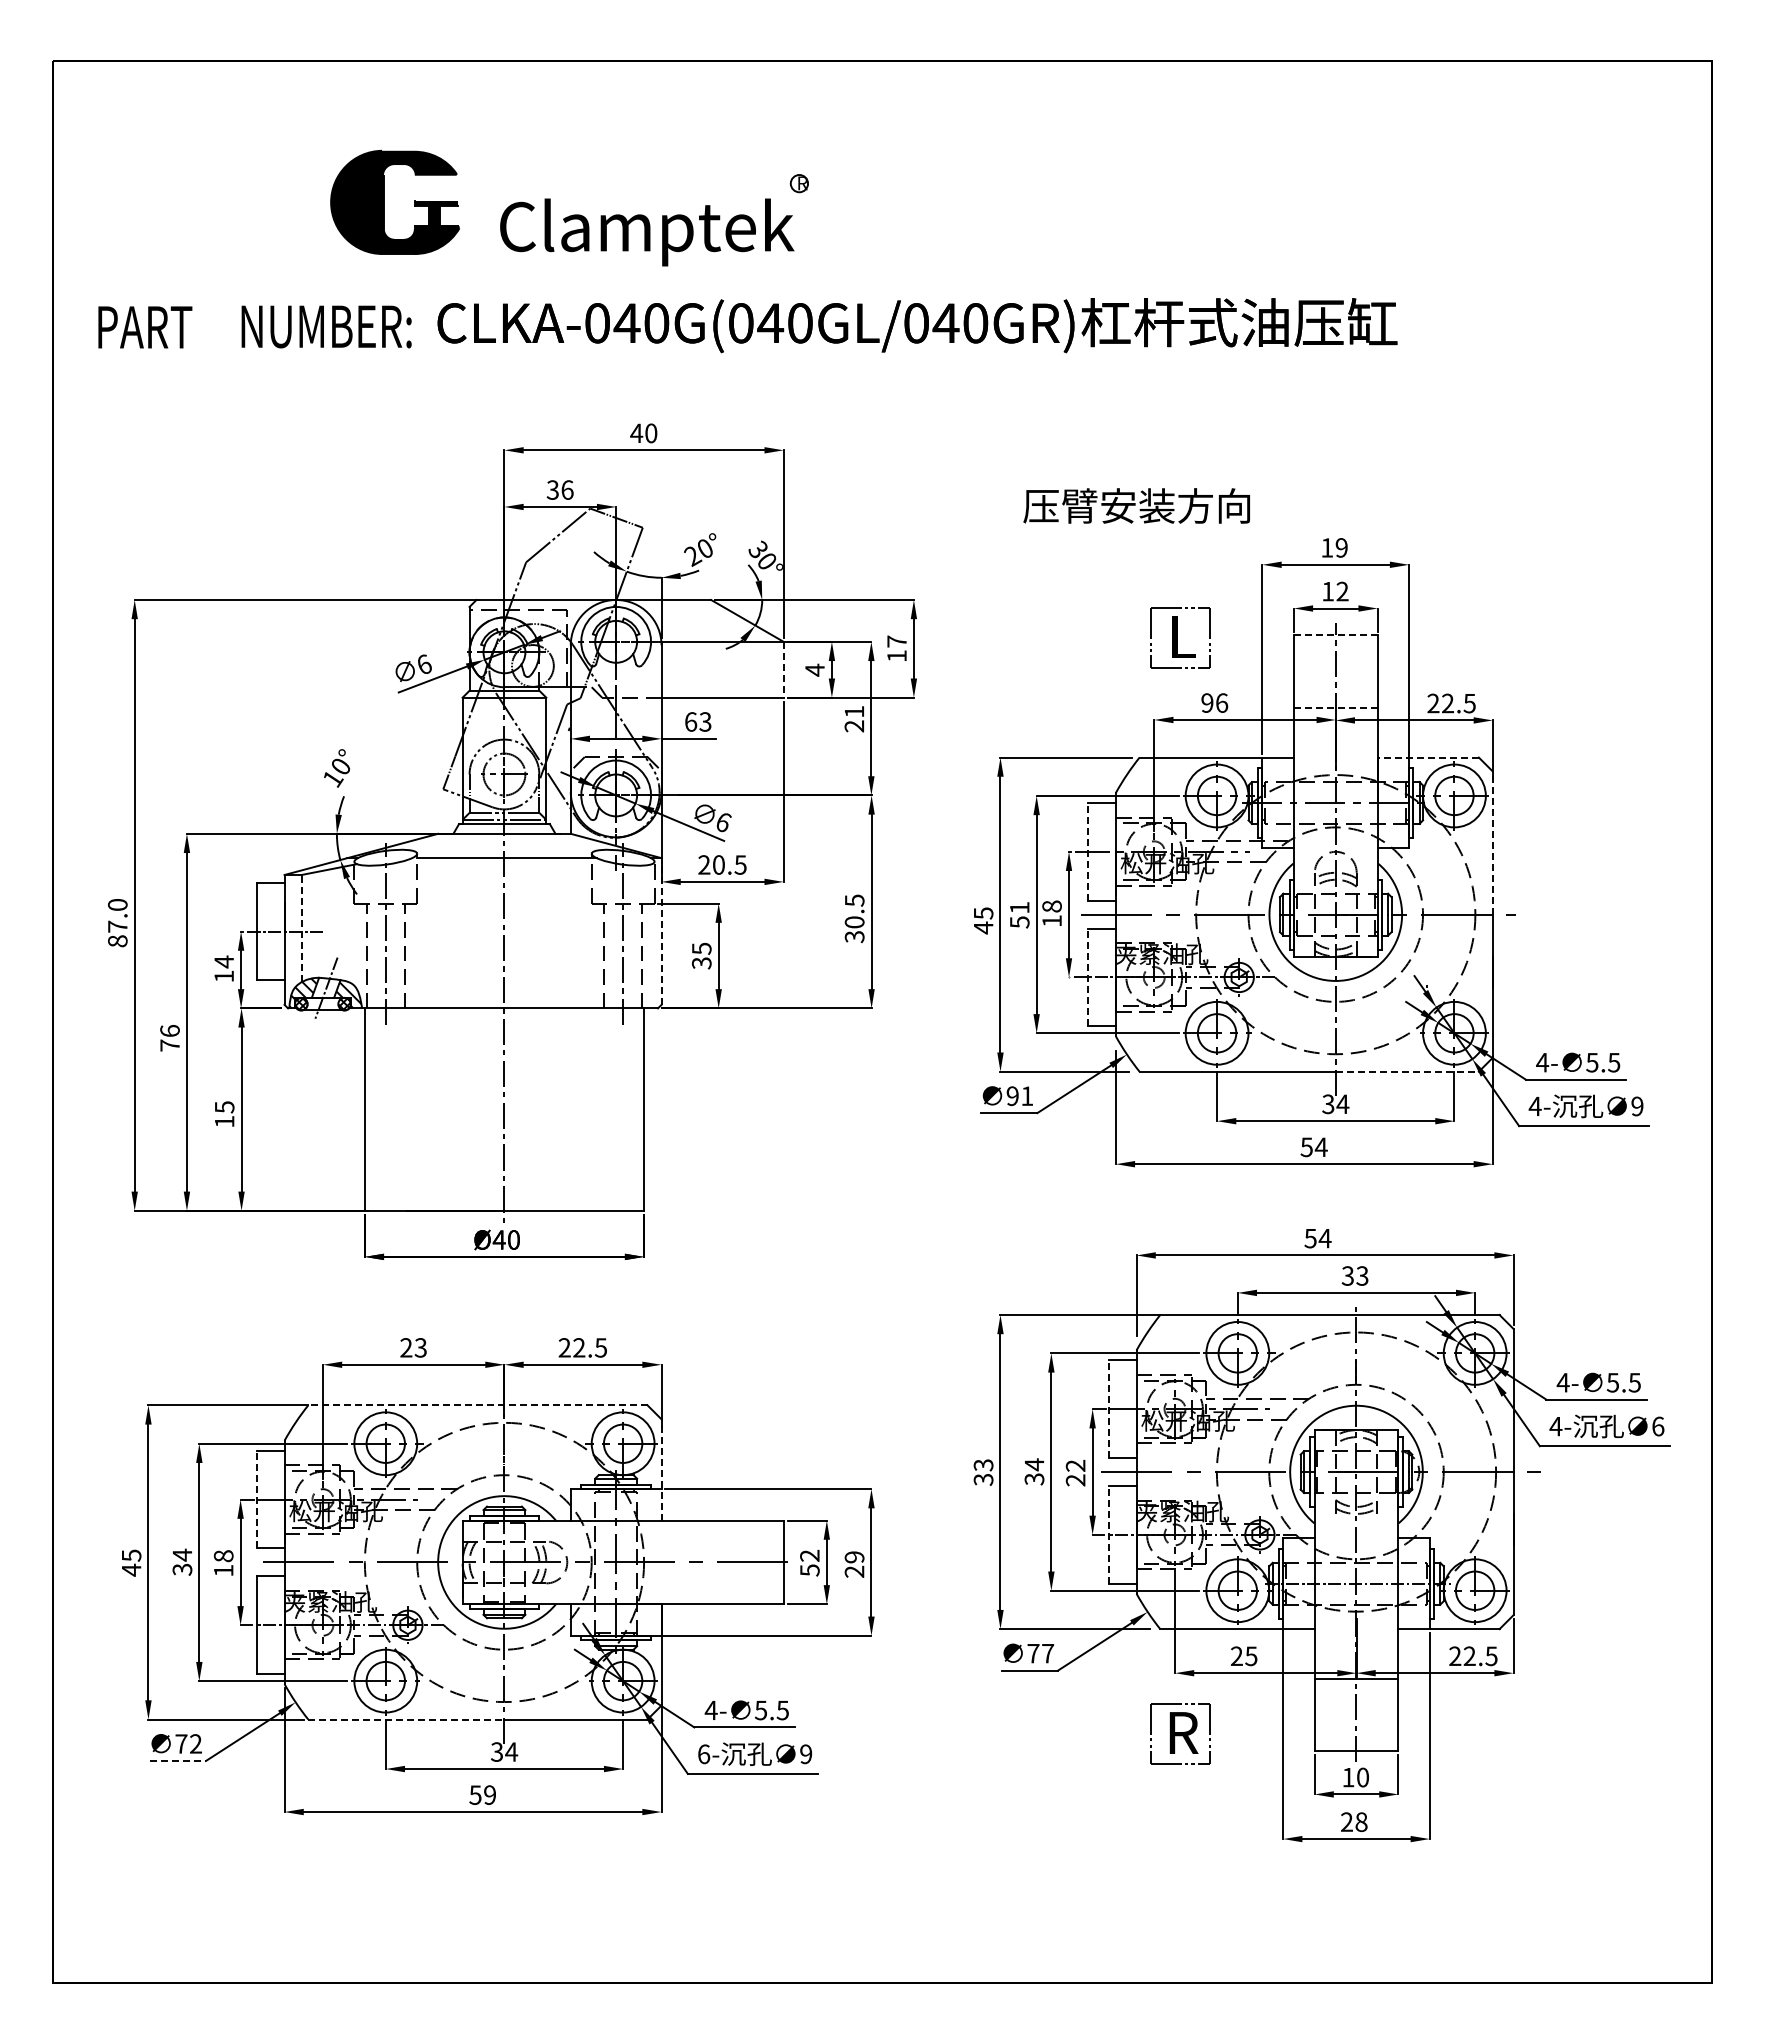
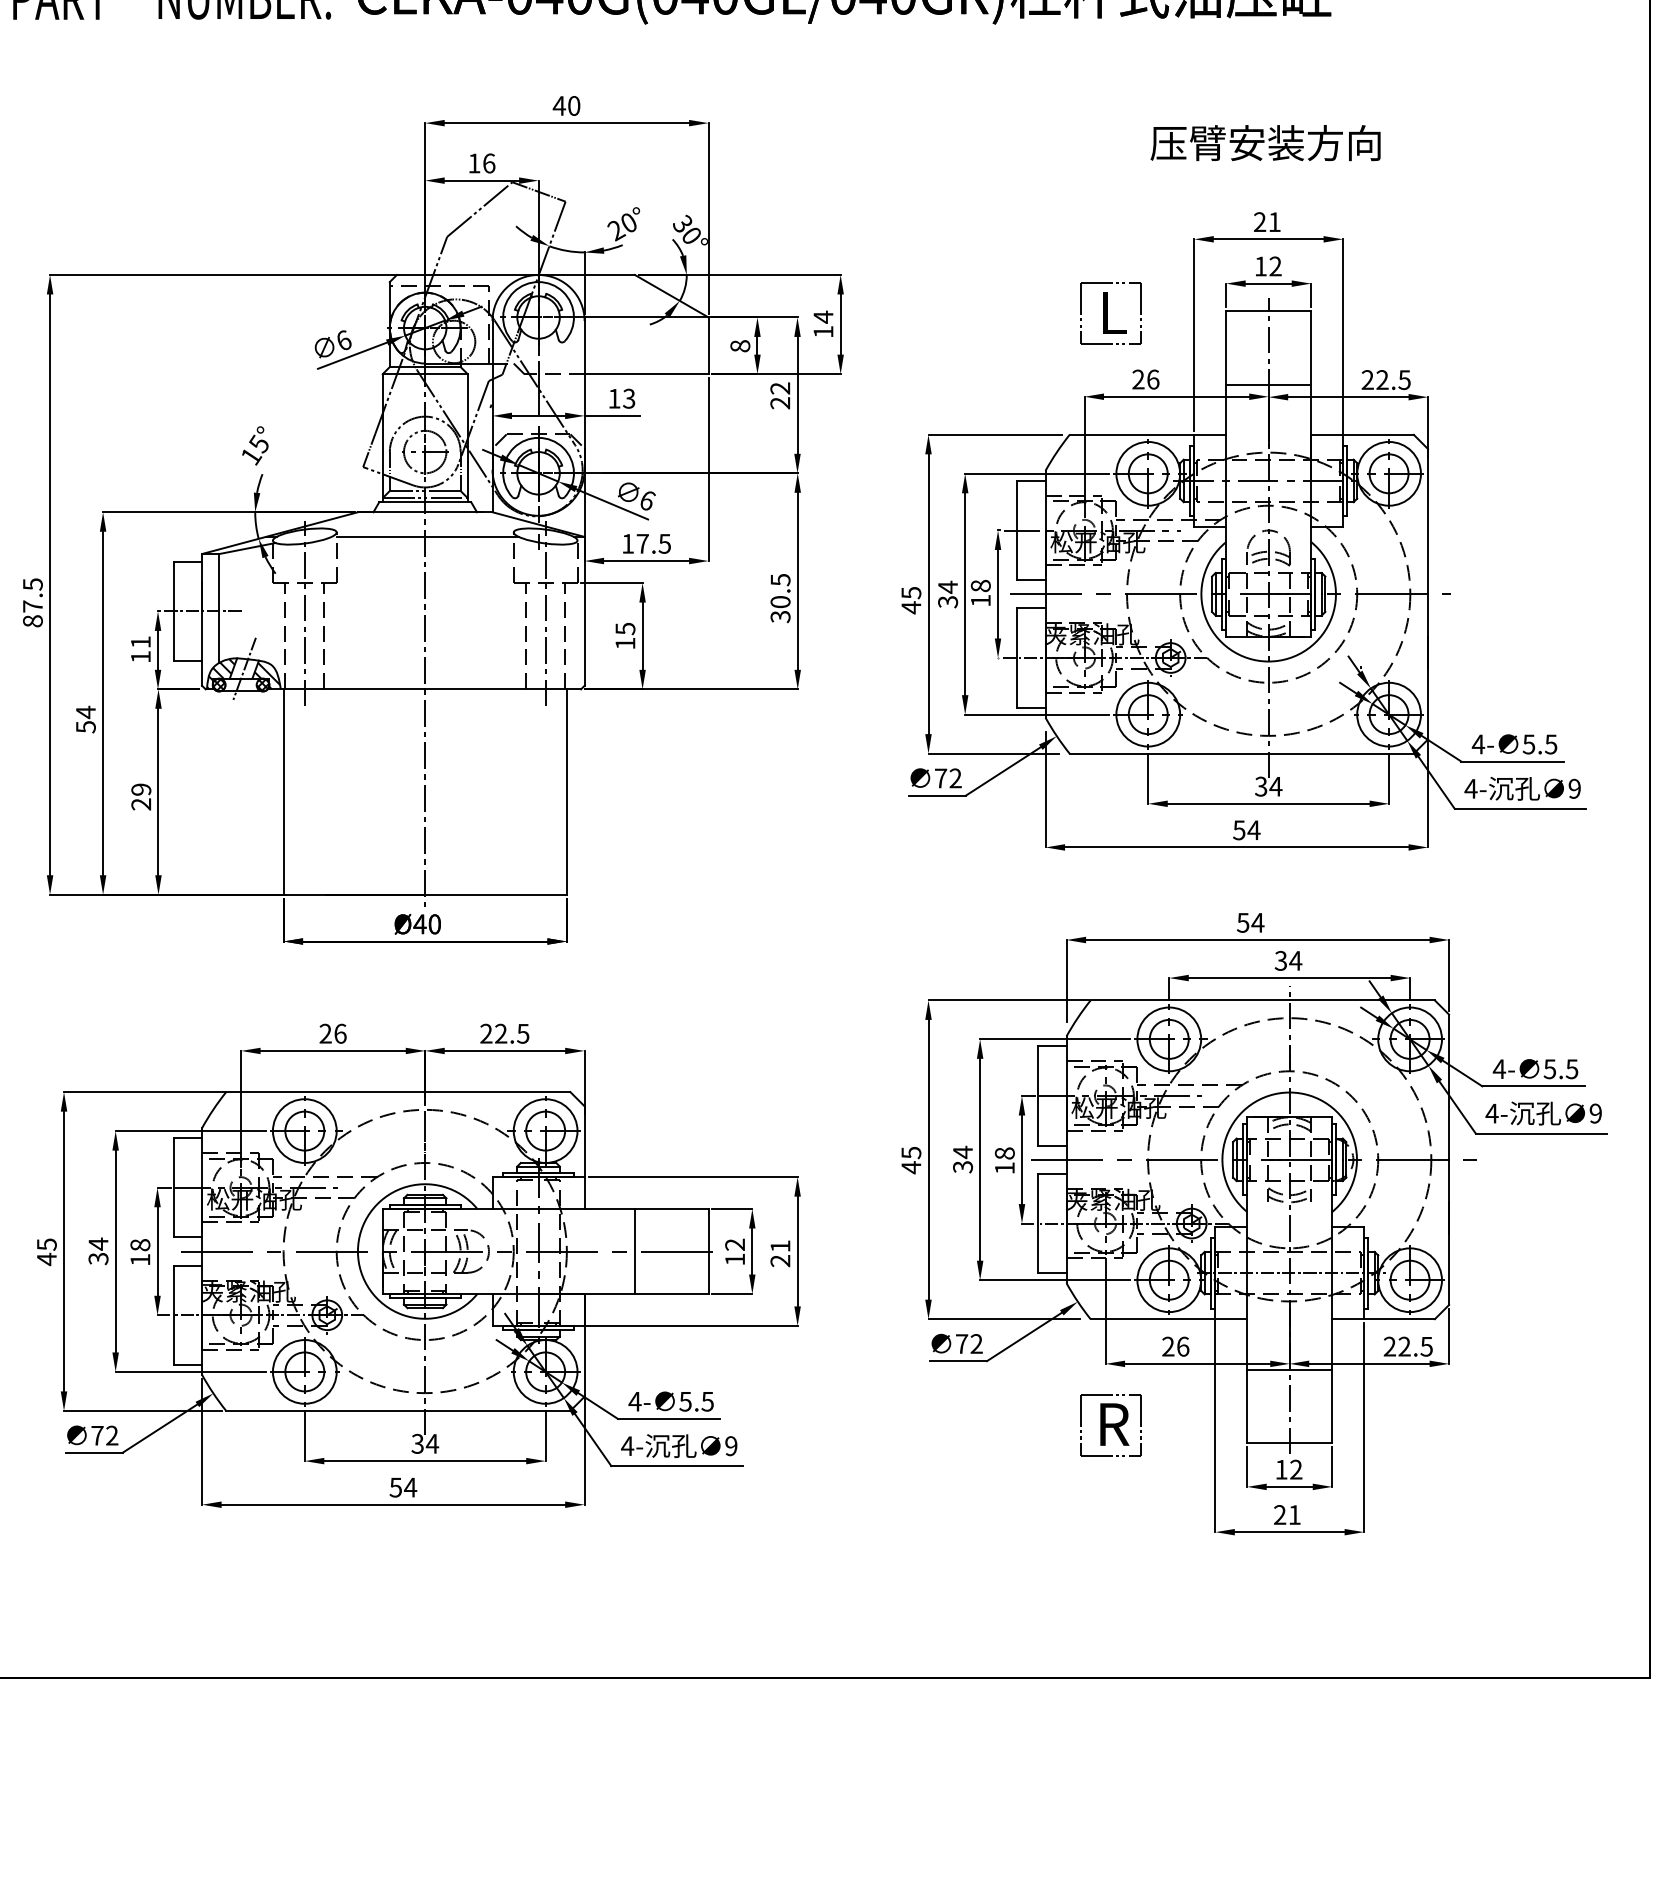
text: (552, 489) -> (473, 162), 36 -> 16
text: (1136, 505) -> (1265, 142), moved
text: (1334, 547) -> (1267, 221), 19 -> 21
line: (1335, 635) -> (1268, 311), dashed -> solid
text: (896, 641) -> (822, 317), 17 -> 14
line: (783, 669) -> (708, 345), dashed -> solid
text: (814, 669) -> (739, 345), 4 -> 8
text: (1207, 702) -> (1138, 379), 96 -> 26
line: (1335, 707) -> (1268, 384), dashed -> solid
text: (853, 711) -> (779, 388), 21 -> 22
text: (691, 721) -> (615, 398), 63 -> 13
line: (1428, 757) -> (1362, 434), dashed -> solid
text: (339, 766) -> (257, 443), 10° -> 15°
line: (1492, 843) -> (1427, 522), dashed -> solid
line: (1087, 851) -> (1016, 530), dashed -> solid
text: (711, 864) -> (635, 543), 20.5 -> 17.5
text: (117, 905) -> (32, 584), 87.0 -> 87.5
text: (1019, 914) -> (947, 594), 51 -> 34
line: (301, 928) -> (219, 608), dashed -> solid
line: (661, 933) -> (584, 613), dashed -> solid
text: (223, 961) -> (140, 641), 14 -> 11
text: (701, 963) -> (625, 643), 35 -> 15
line: (1087, 977) -> (1016, 658), dashed -> solid
text: (169, 1037) -> (85, 718), 76 -> 54
line: (1407, 1071) -> (1341, 753), dashed -> solid
text: (1019, 1096) -> (947, 778), 91 -> 72
text: (224, 1114) -> (141, 797), 15 -> 29
text: (1361, 1275) -> (1294, 960), 33 -> 34
text: (420, 1347) -> (340, 1033), 23 -> 26
line: (477, 1405) -> (397, 1092), dashed -> solid
line: (1108, 1409) -> (1038, 1096), dashed -> solid
text: (1658, 1426) -> (1596, 1113), 6 -> 9
line: (661, 1469) -> (584, 1157), dashed -> solid
text: (983, 1472) -> (911, 1160), 33 -> 45
text: (1075, 1472) -> (1004, 1160), 22 -> 18
line: (256, 1499) -> (173, 1187), dashed -> solid
line: (1108, 1534) -> (1038, 1223), dashed -> solid
text: (854, 1557) -> (780, 1246), 29 -> 21
line: (711, 1562) -> (635, 1251), added
text: (809, 1570) -> (734, 1259), 52 -> 12
text: (1048, 1653) -> (977, 1343), 77 -> 72
text: (1251, 1656) -> (1183, 1346), 25 -> 26
line: (406, 1719) -> (325, 1410), dashed -> solid
text: (703, 1754) -> (627, 1446), 6- -> 4-
line: (178, 1760) -> (94, 1452), dashed -> solid
text: (1362, 1777) -> (1295, 1469), 10 -> 12
text: (489, 1794) -> (410, 1486), 59 -> 54
text: (1361, 1822) -> (1294, 1515), 28 -> 21

